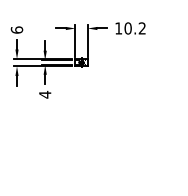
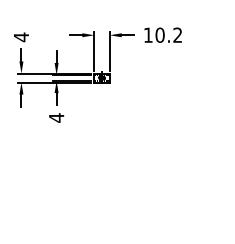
text: (17, 30) -> (21, 37), 6 -> 4

